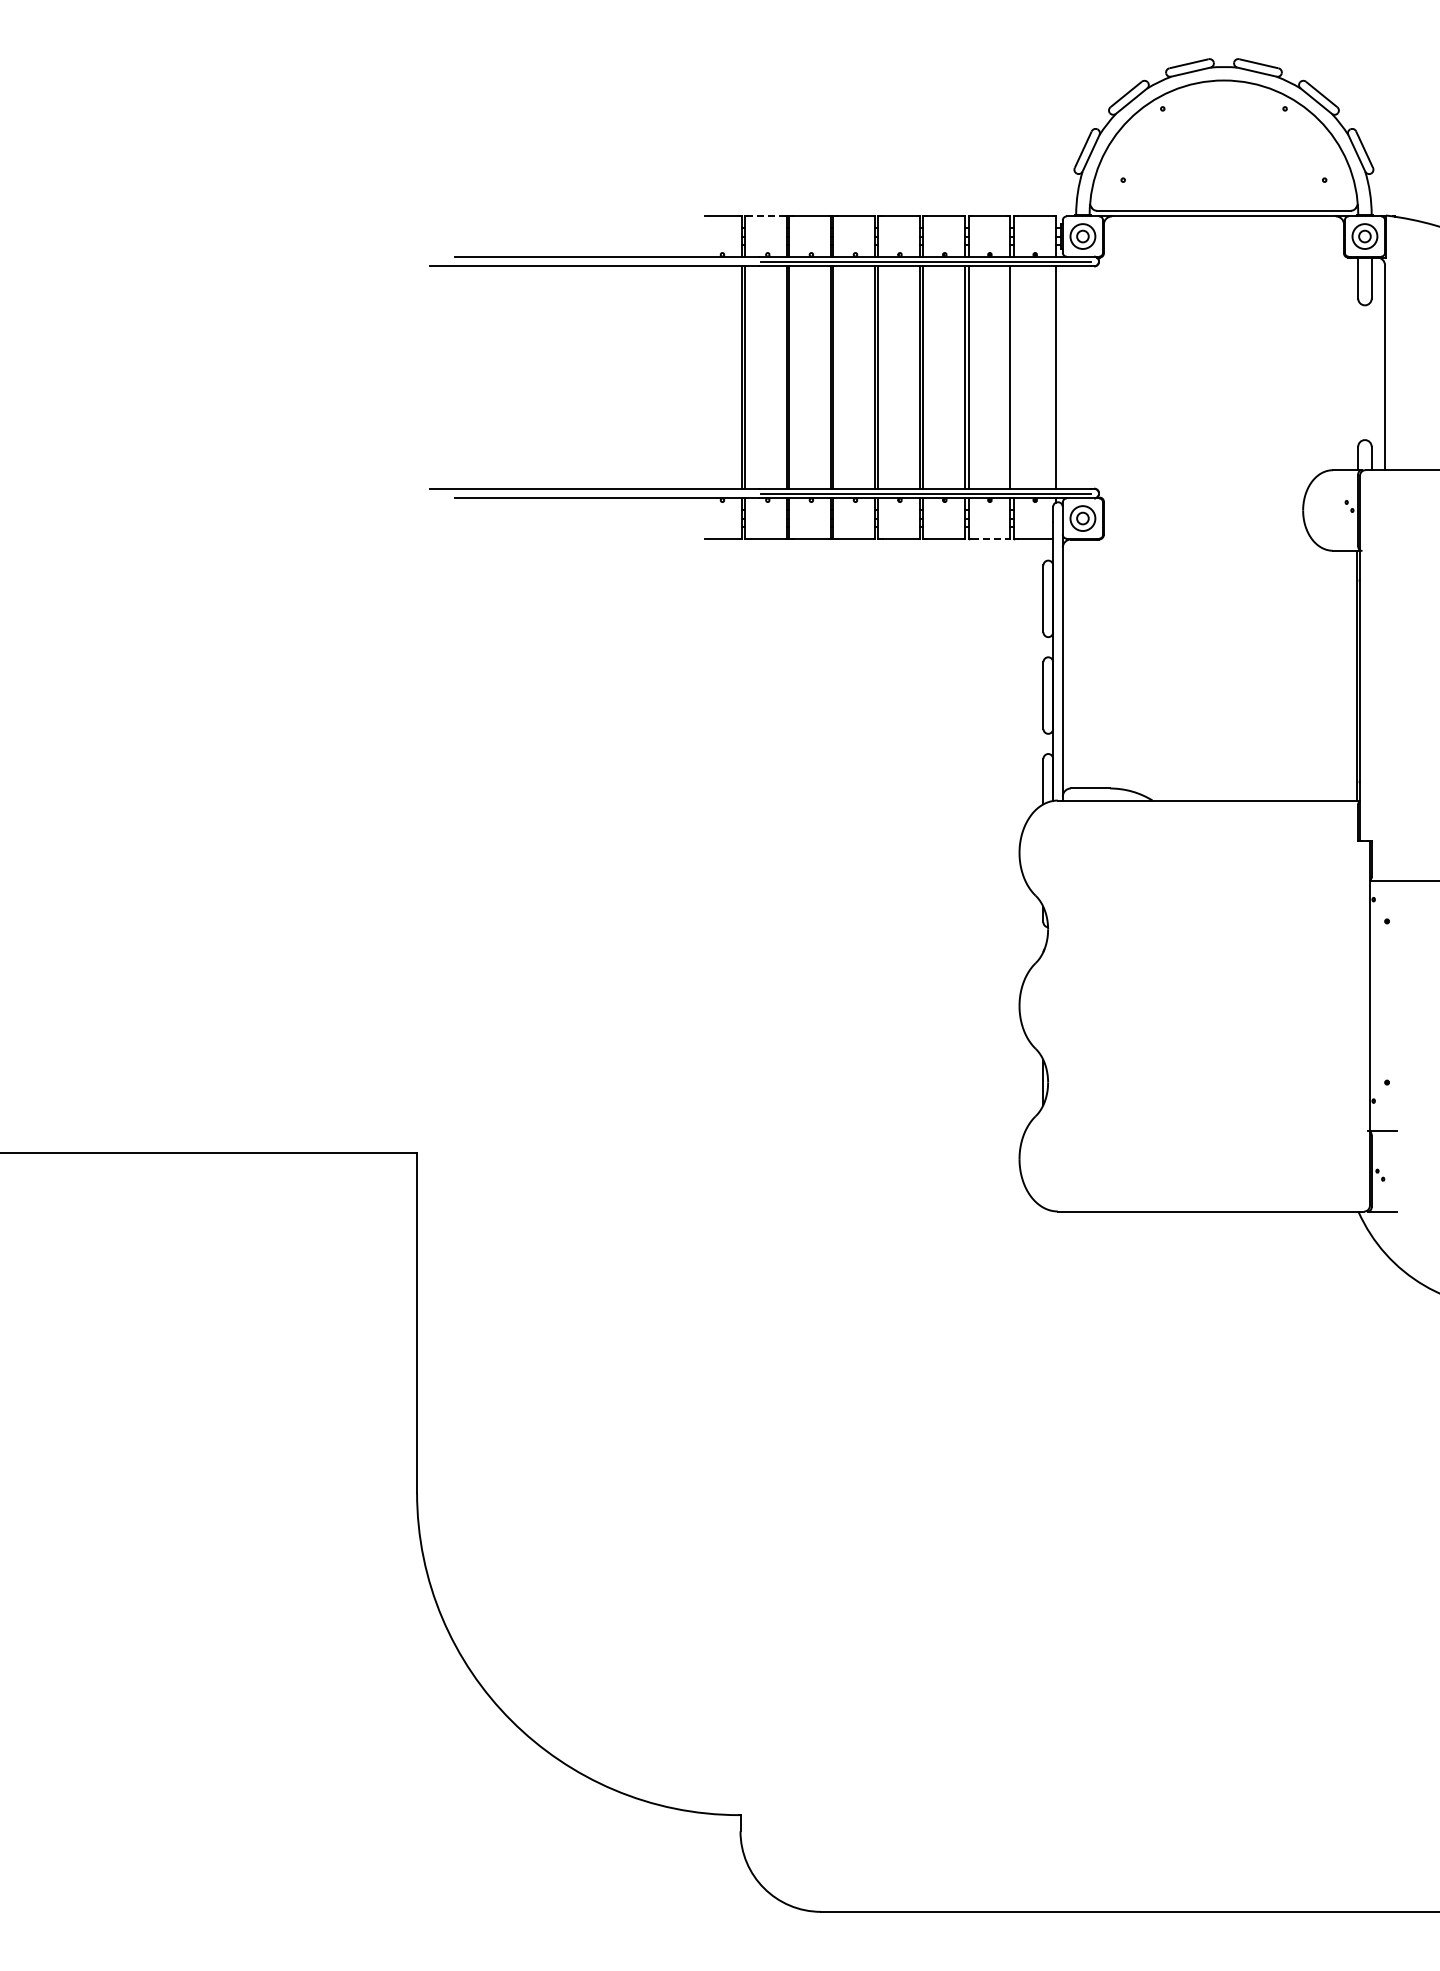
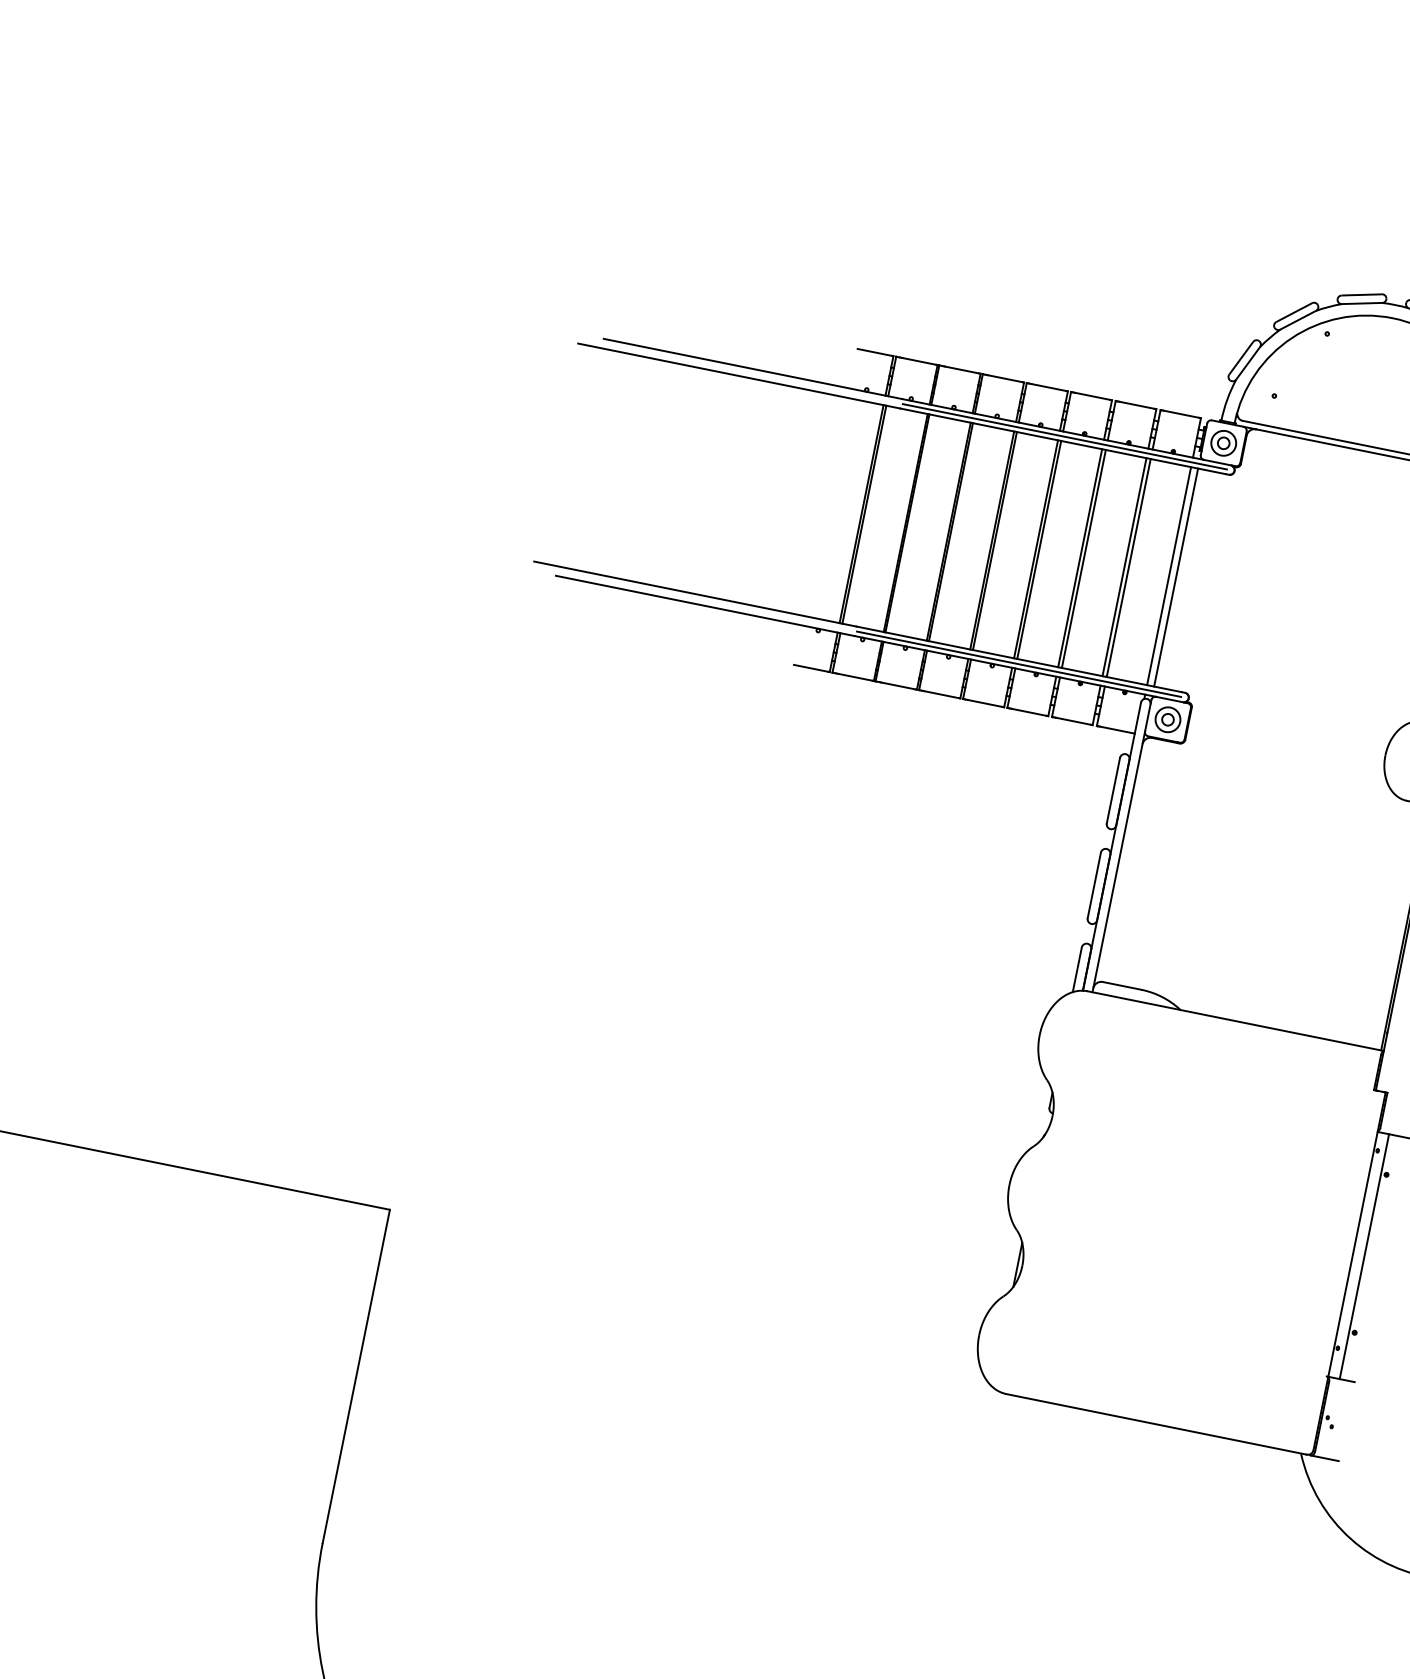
line: (767, 216) -> (918, 361), dashed -> solid
line: (1014, 377) -> (1128, 567), added
line: (1062, 377) -> (1175, 577), added
line: (990, 538) -> (1073, 721), dashed -> solid
line: (1381, 1005) -> (1364, 1256), added

